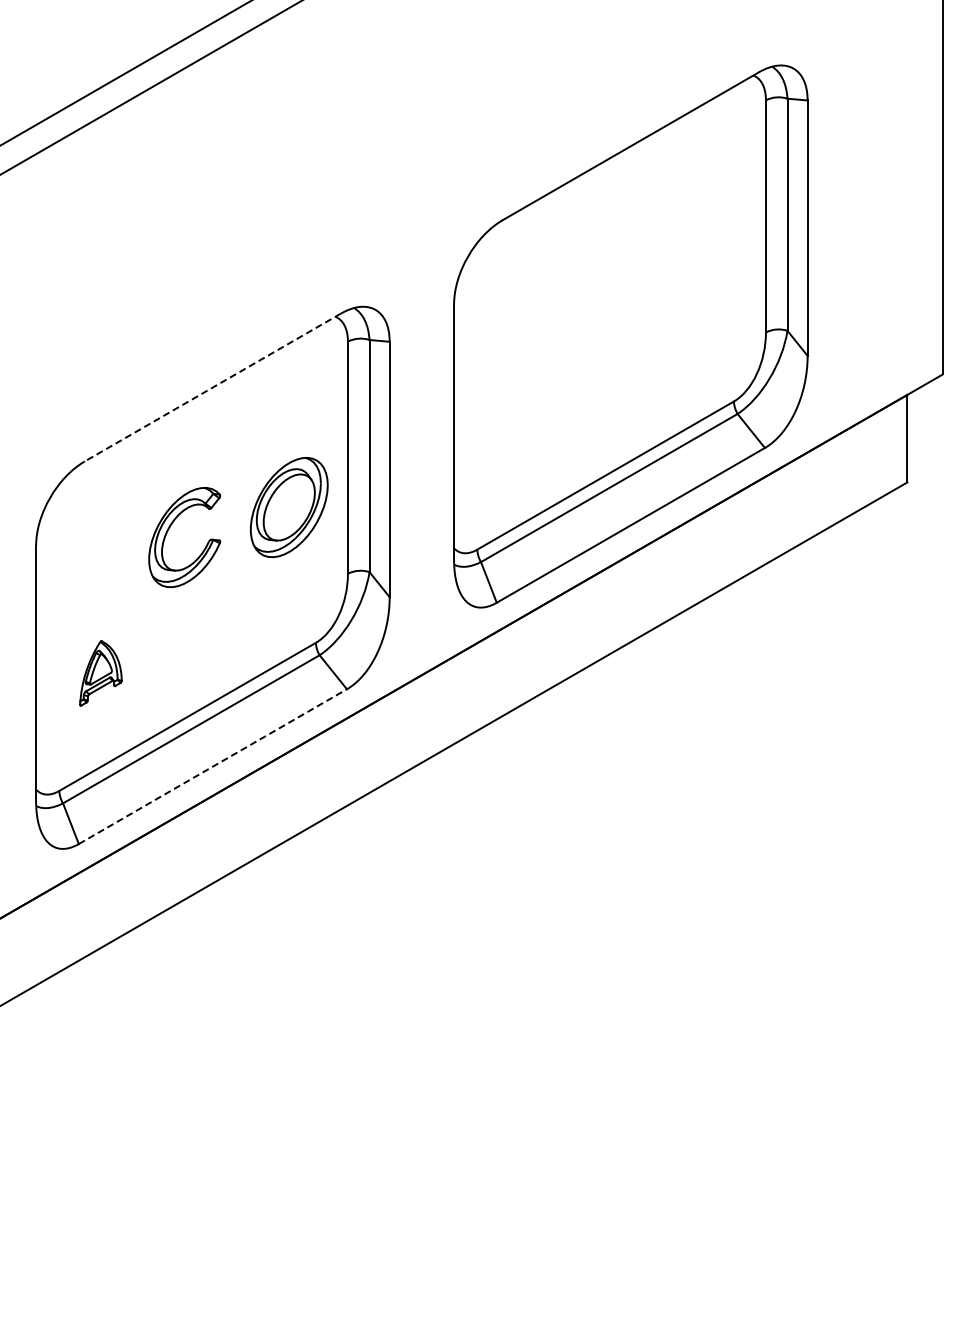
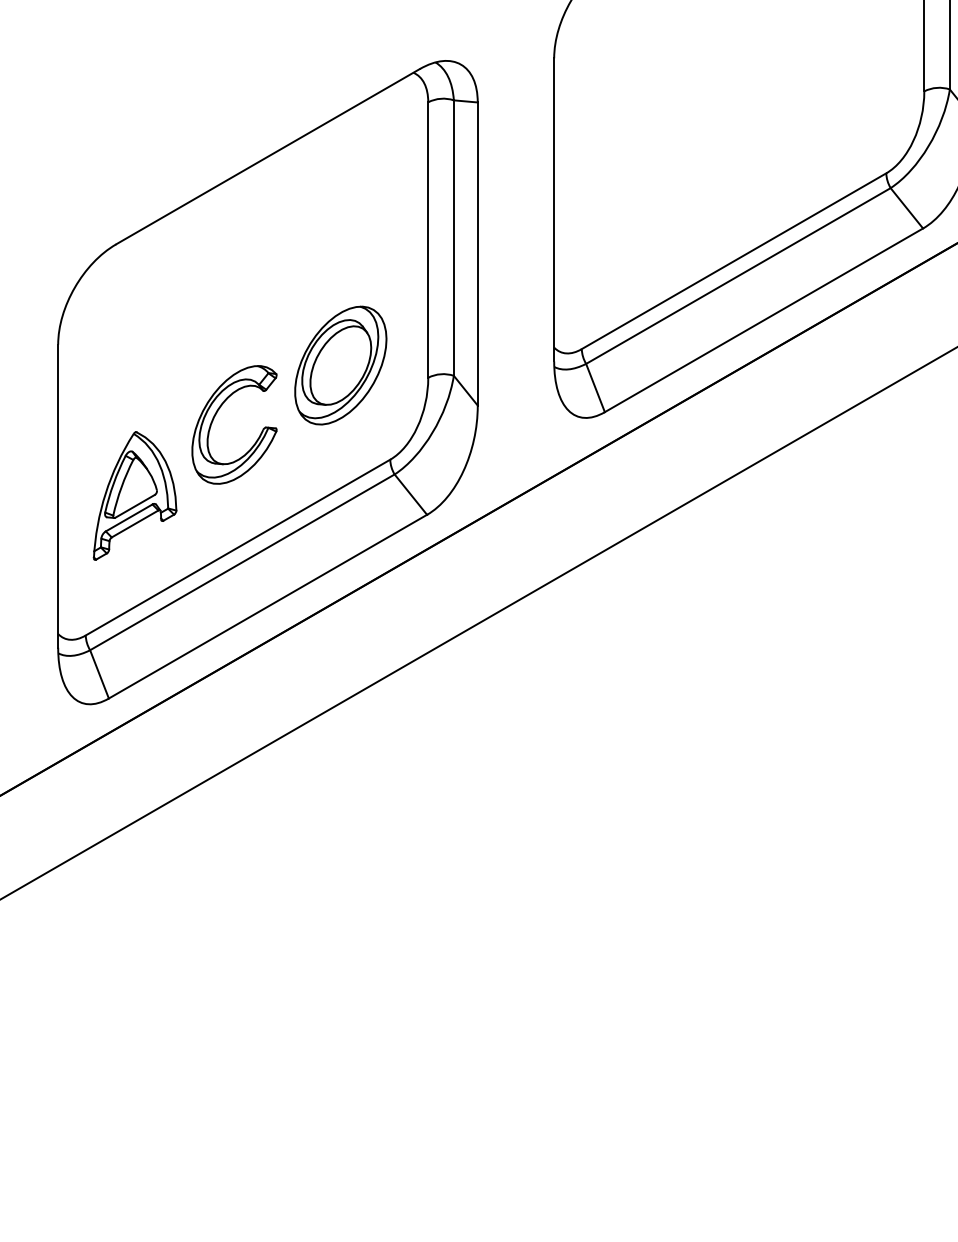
line: (212, 387) -> (267, 156), dashed -> solid
part: (289, 507) -> (341, 365), moved
part: (169, 529) -> (216, 415), moved
part: (100, 673) -> (134, 496), size x1.67
line: (212, 766) -> (267, 606), dashed -> solid

